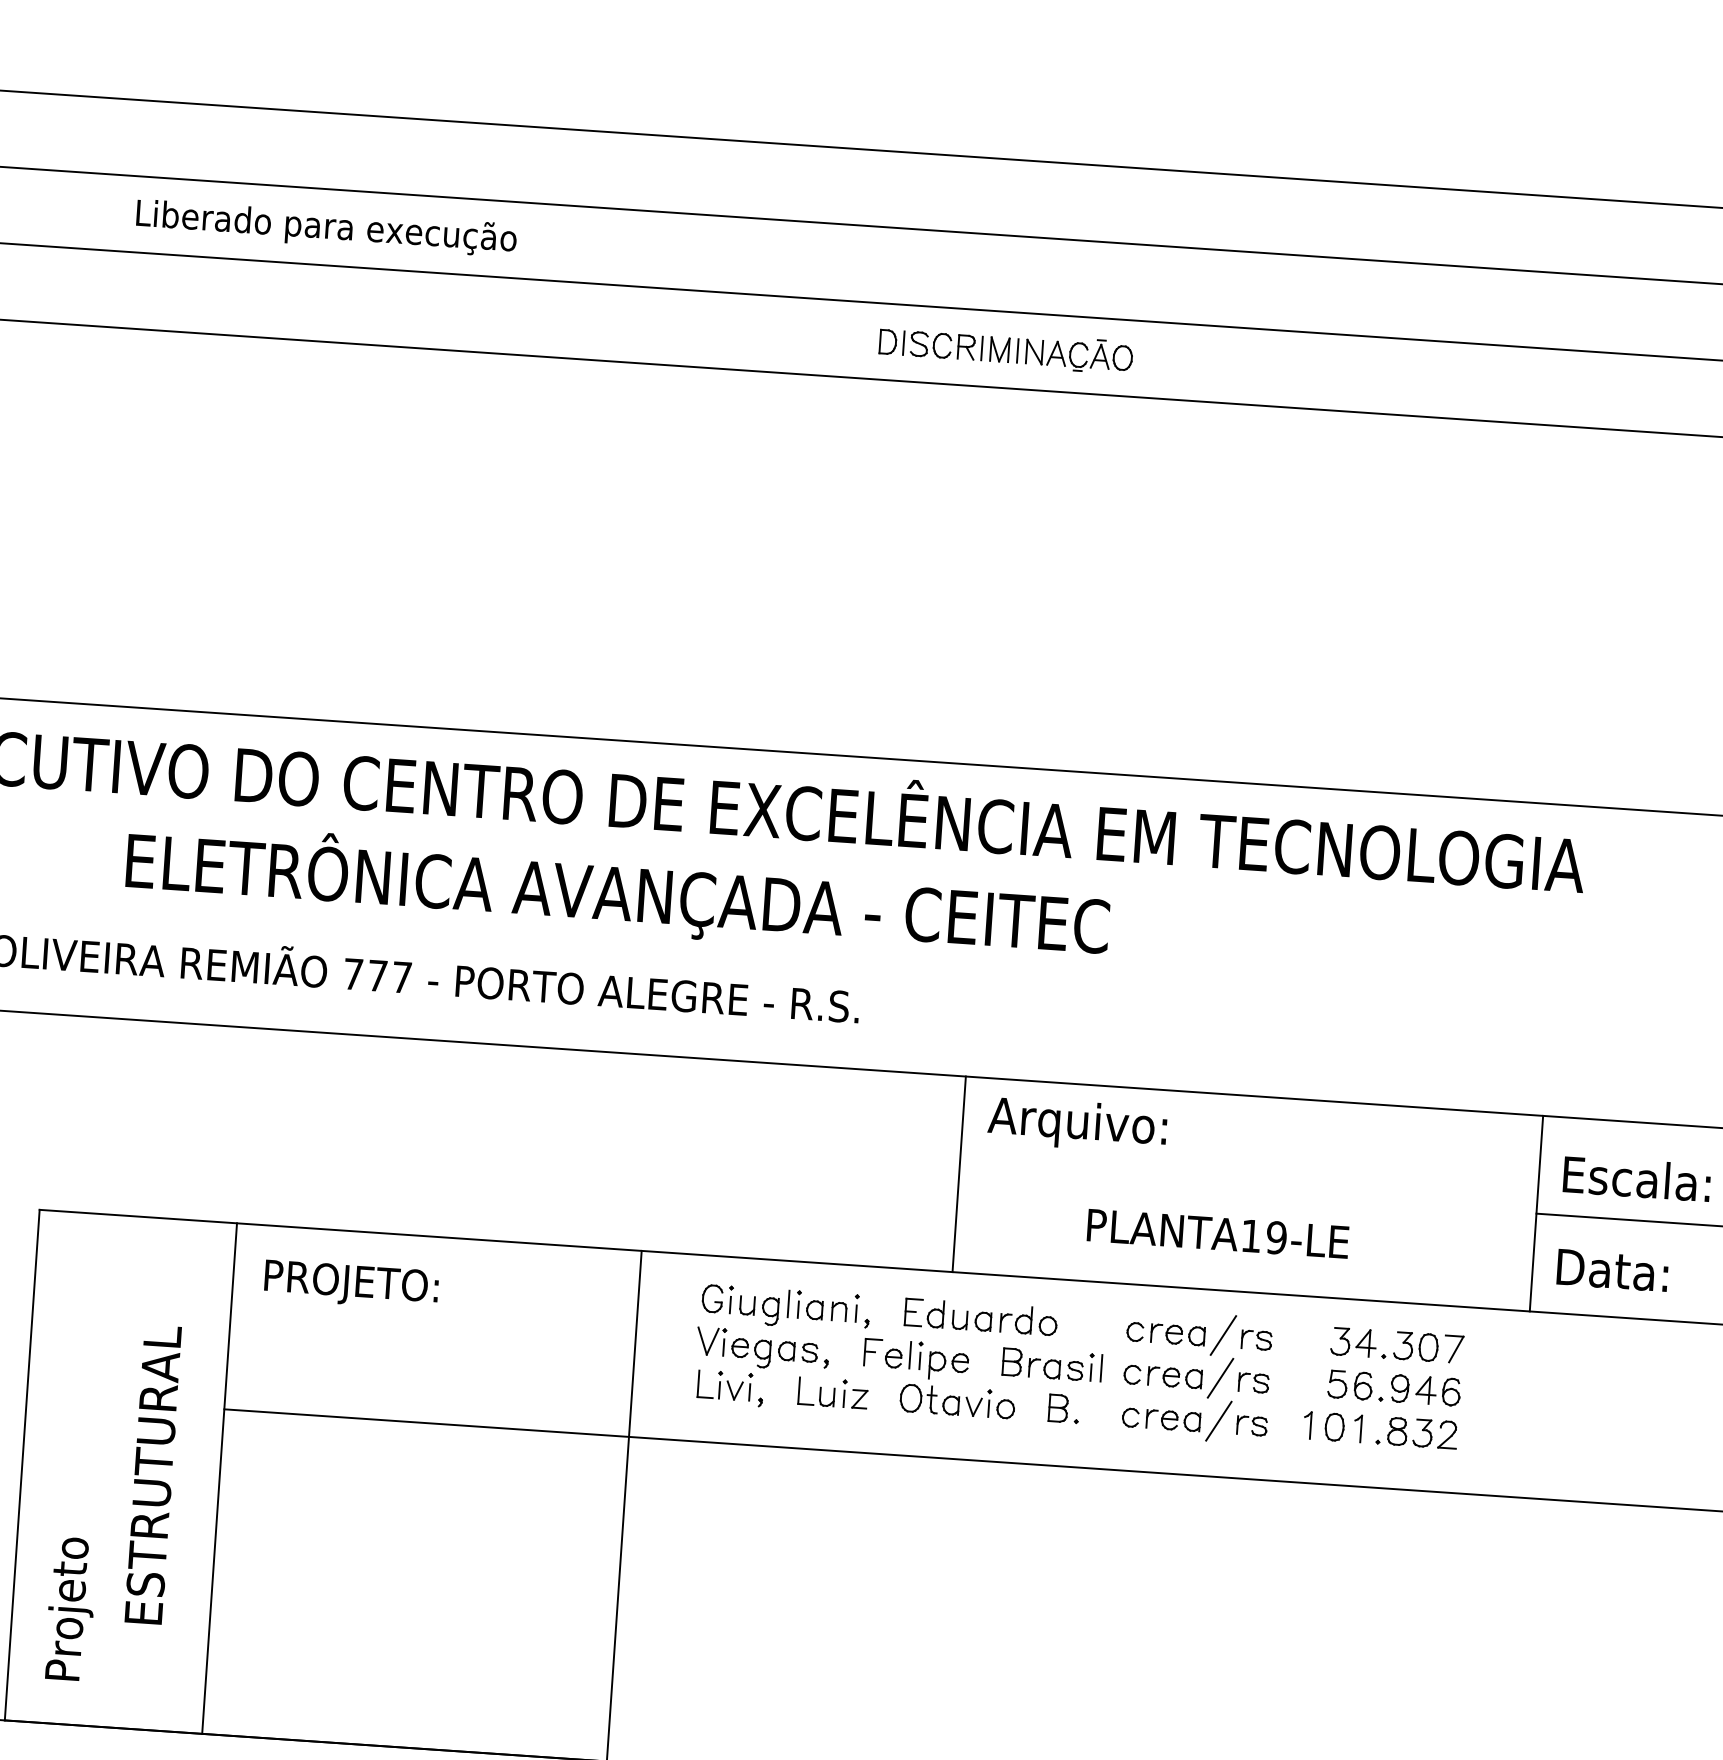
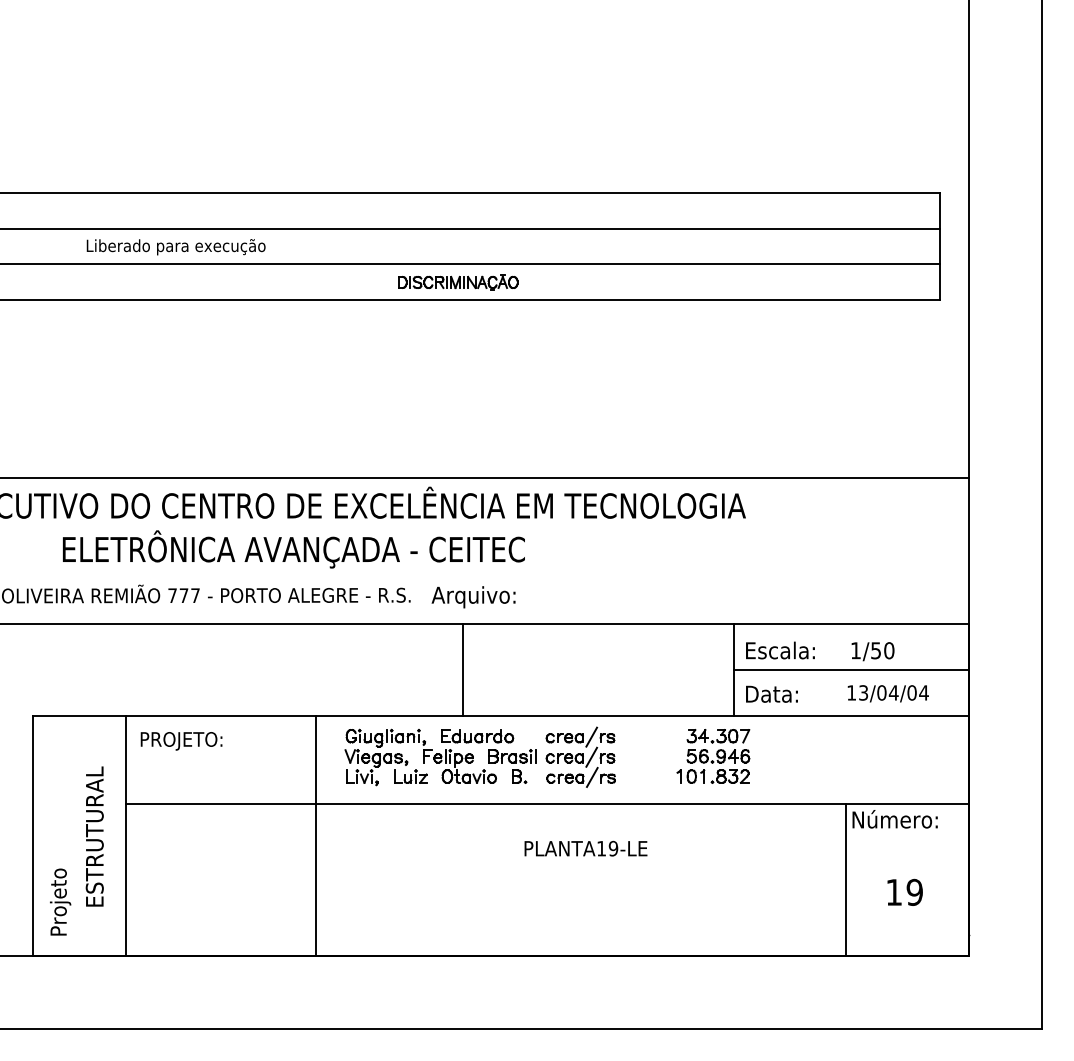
text: (325, 229) -> (175, 247), moved
text: (1077, 1125) -> (473, 597), moved
text: (1217, 1233) -> (585, 848), moved
part: (1383, 1387) -> (713, 756), moved

